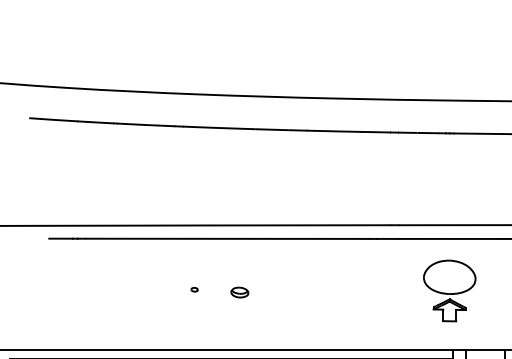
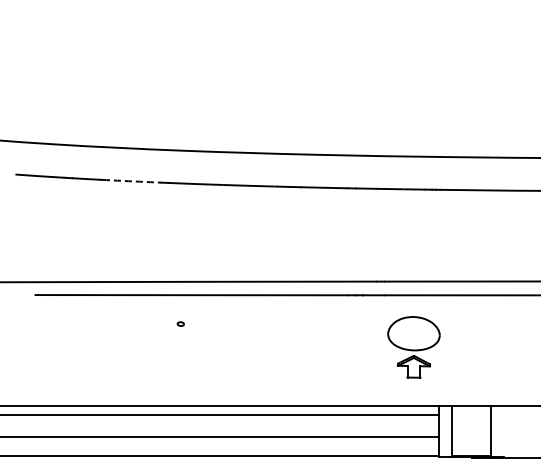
arc: (146, 125) -> (132, 181), solid -> dashed
part: (194, 289) -> (180, 323), moved
part: (449, 291) -> (413, 347), moved
part: (239, 292) -> (225, 348), removed

